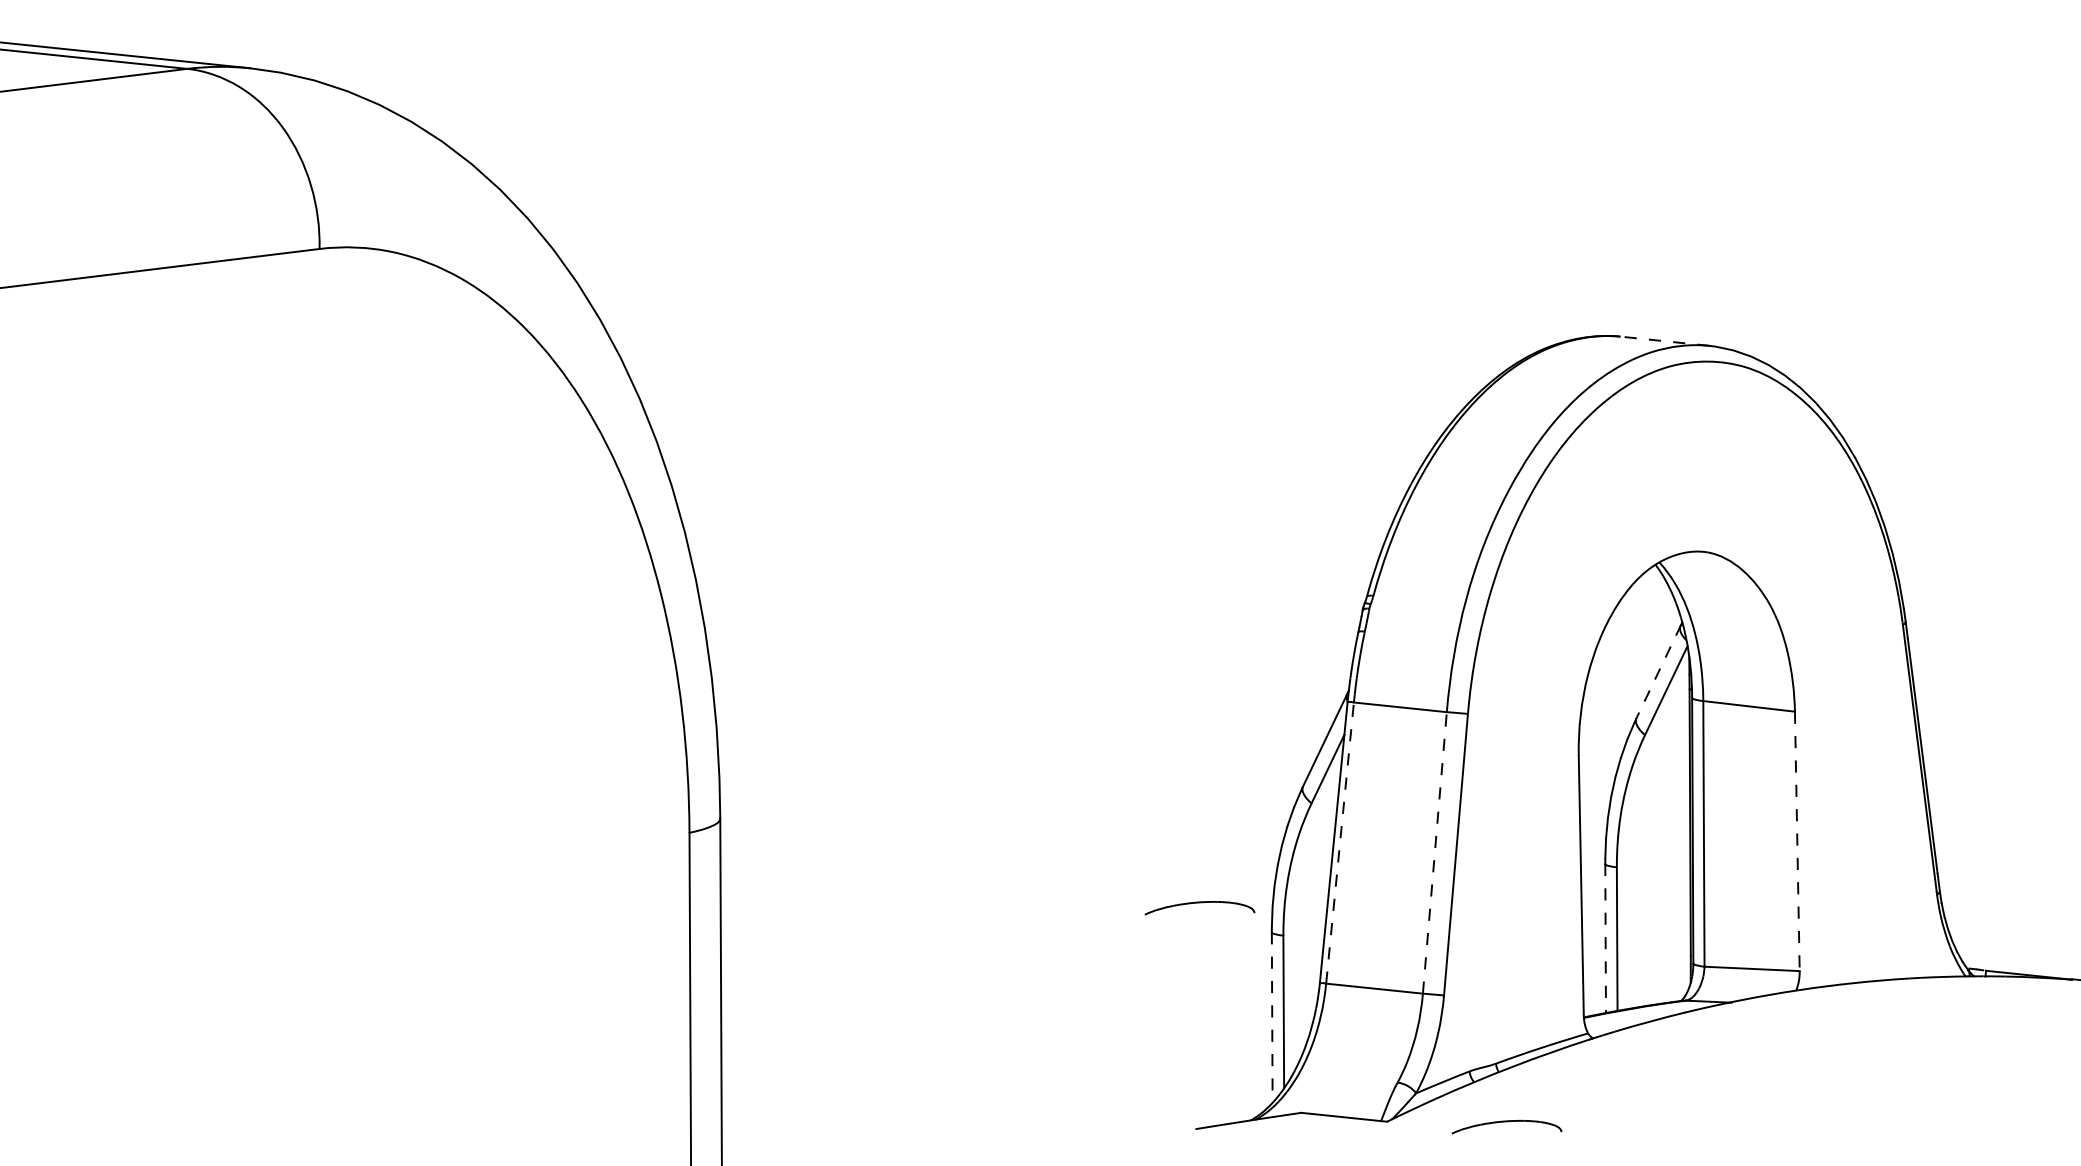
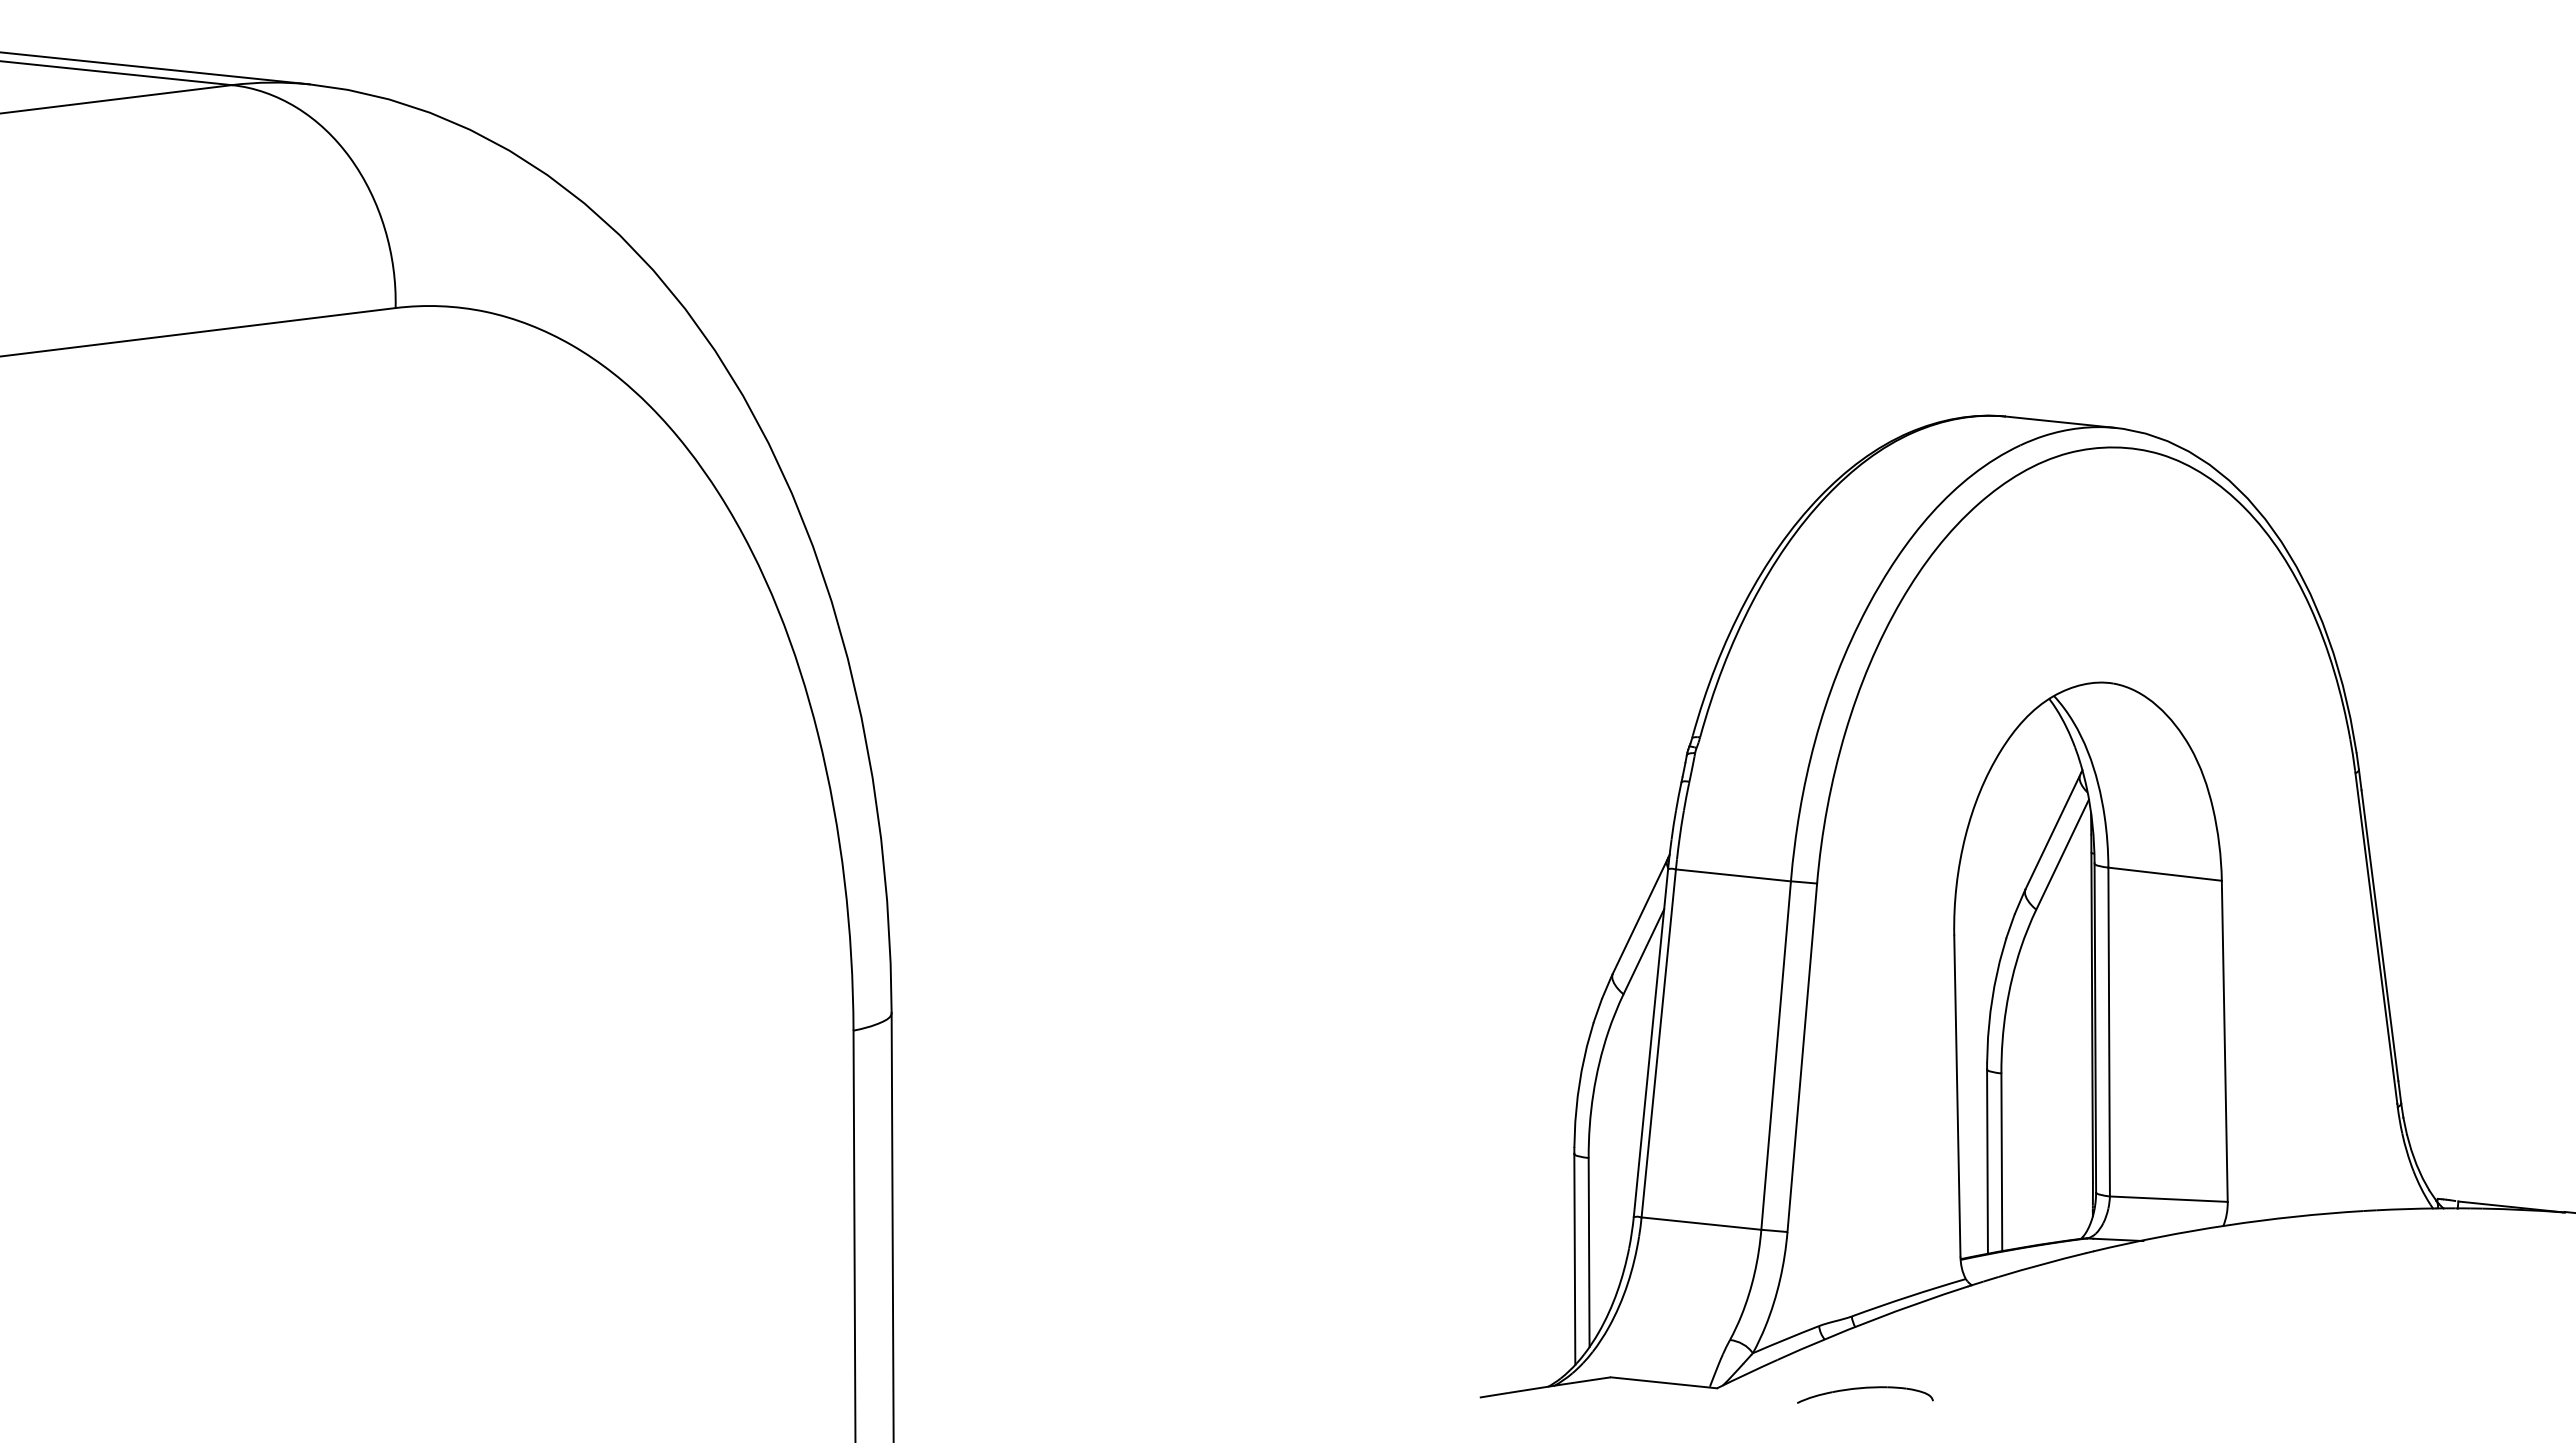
line: (1664, 341) -> (2060, 422), dashed -> solid
line: (1658, 671) -> (2053, 831), dashed -> solid
line: (1797, 841) -> (2224, 1041), dashed -> solid
line: (1339, 843) -> (1658, 1043), dashed -> solid
line: (1435, 852) -> (1776, 1055), dashed -> solid
part: (1200, 907) -> (1485, 1123), removed
line: (1605, 939) -> (1987, 1162), dashed -> solid
line: (1271, 1017) -> (1574, 1259), dashed -> solid

